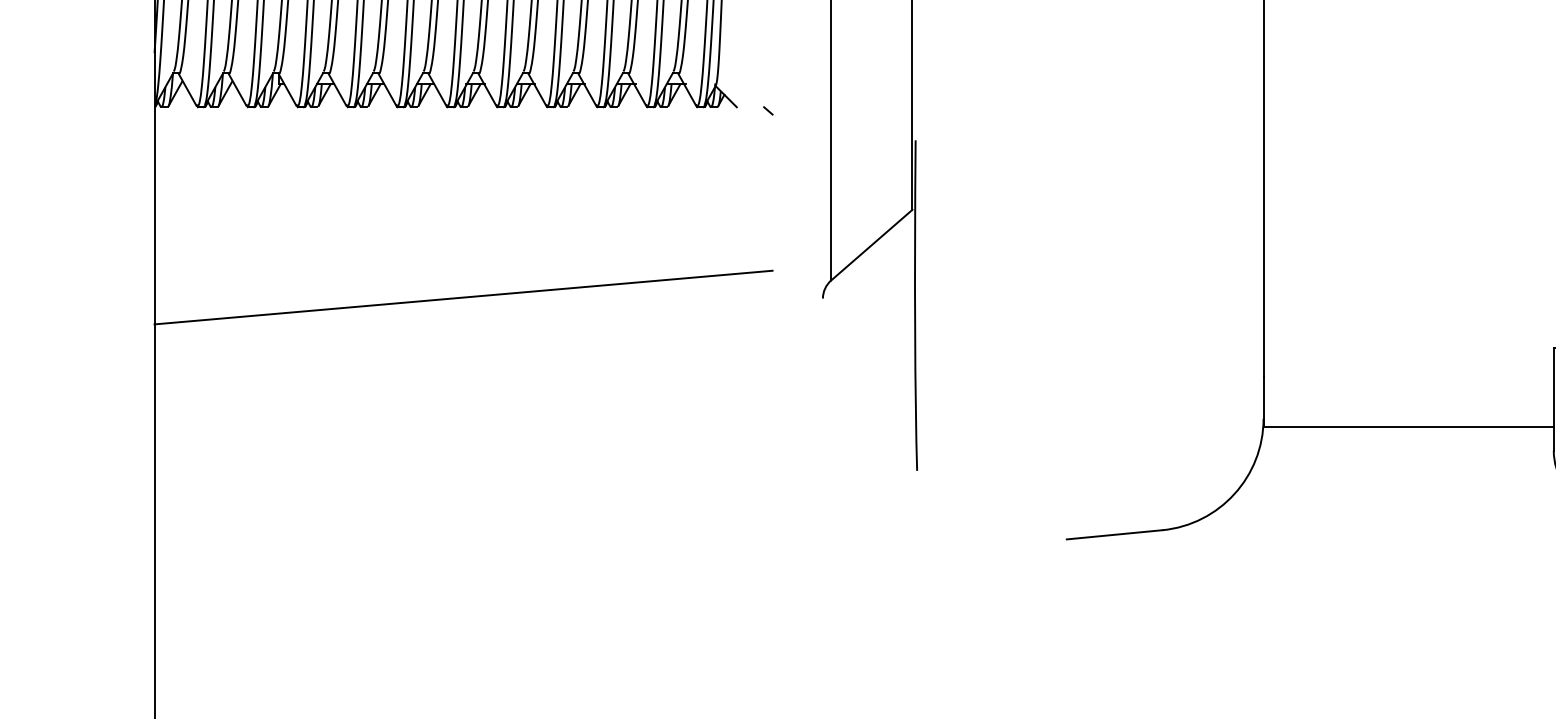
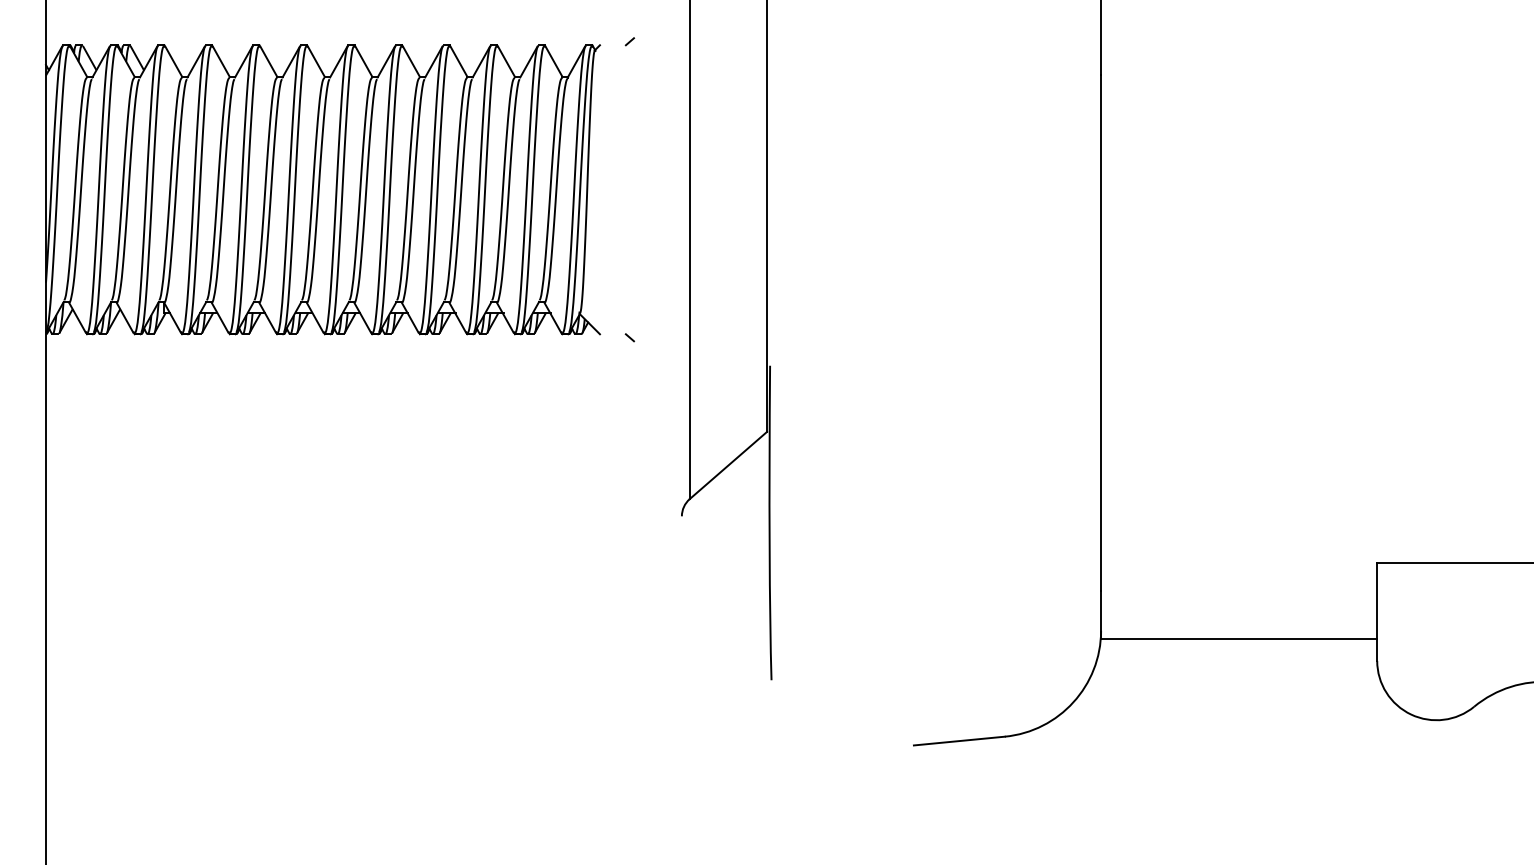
line: (463, 296) -> (339, 514), removed

